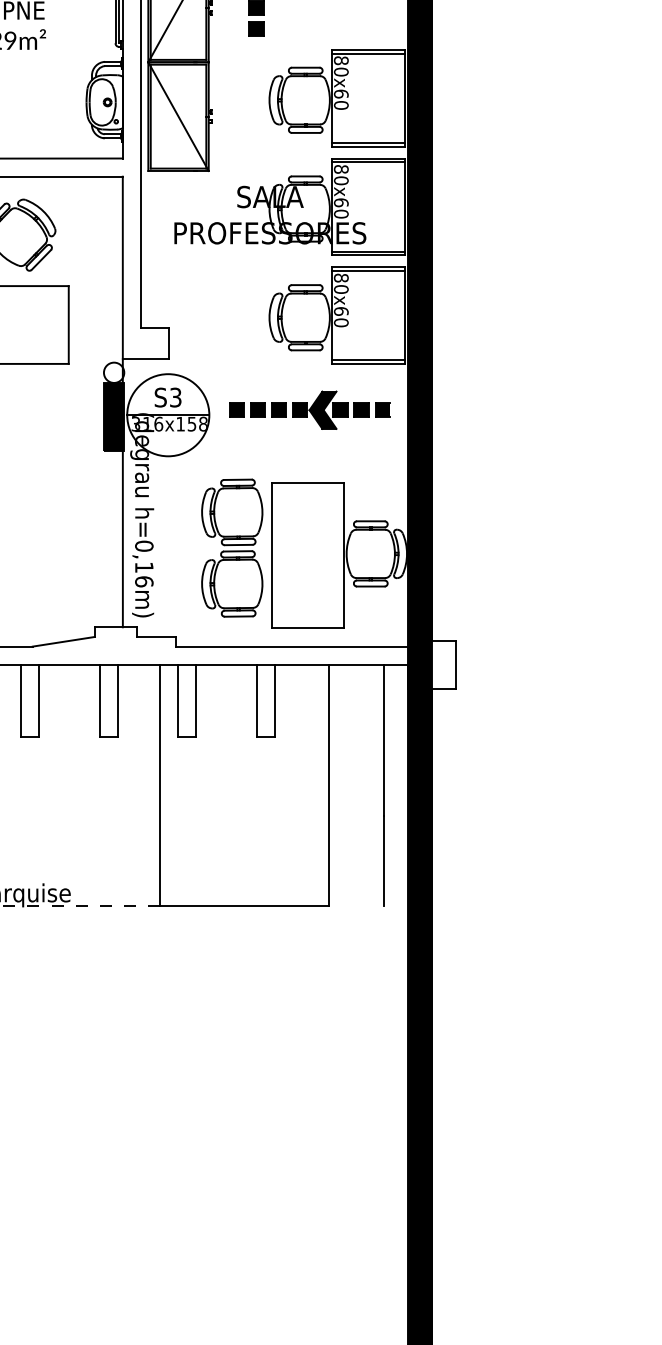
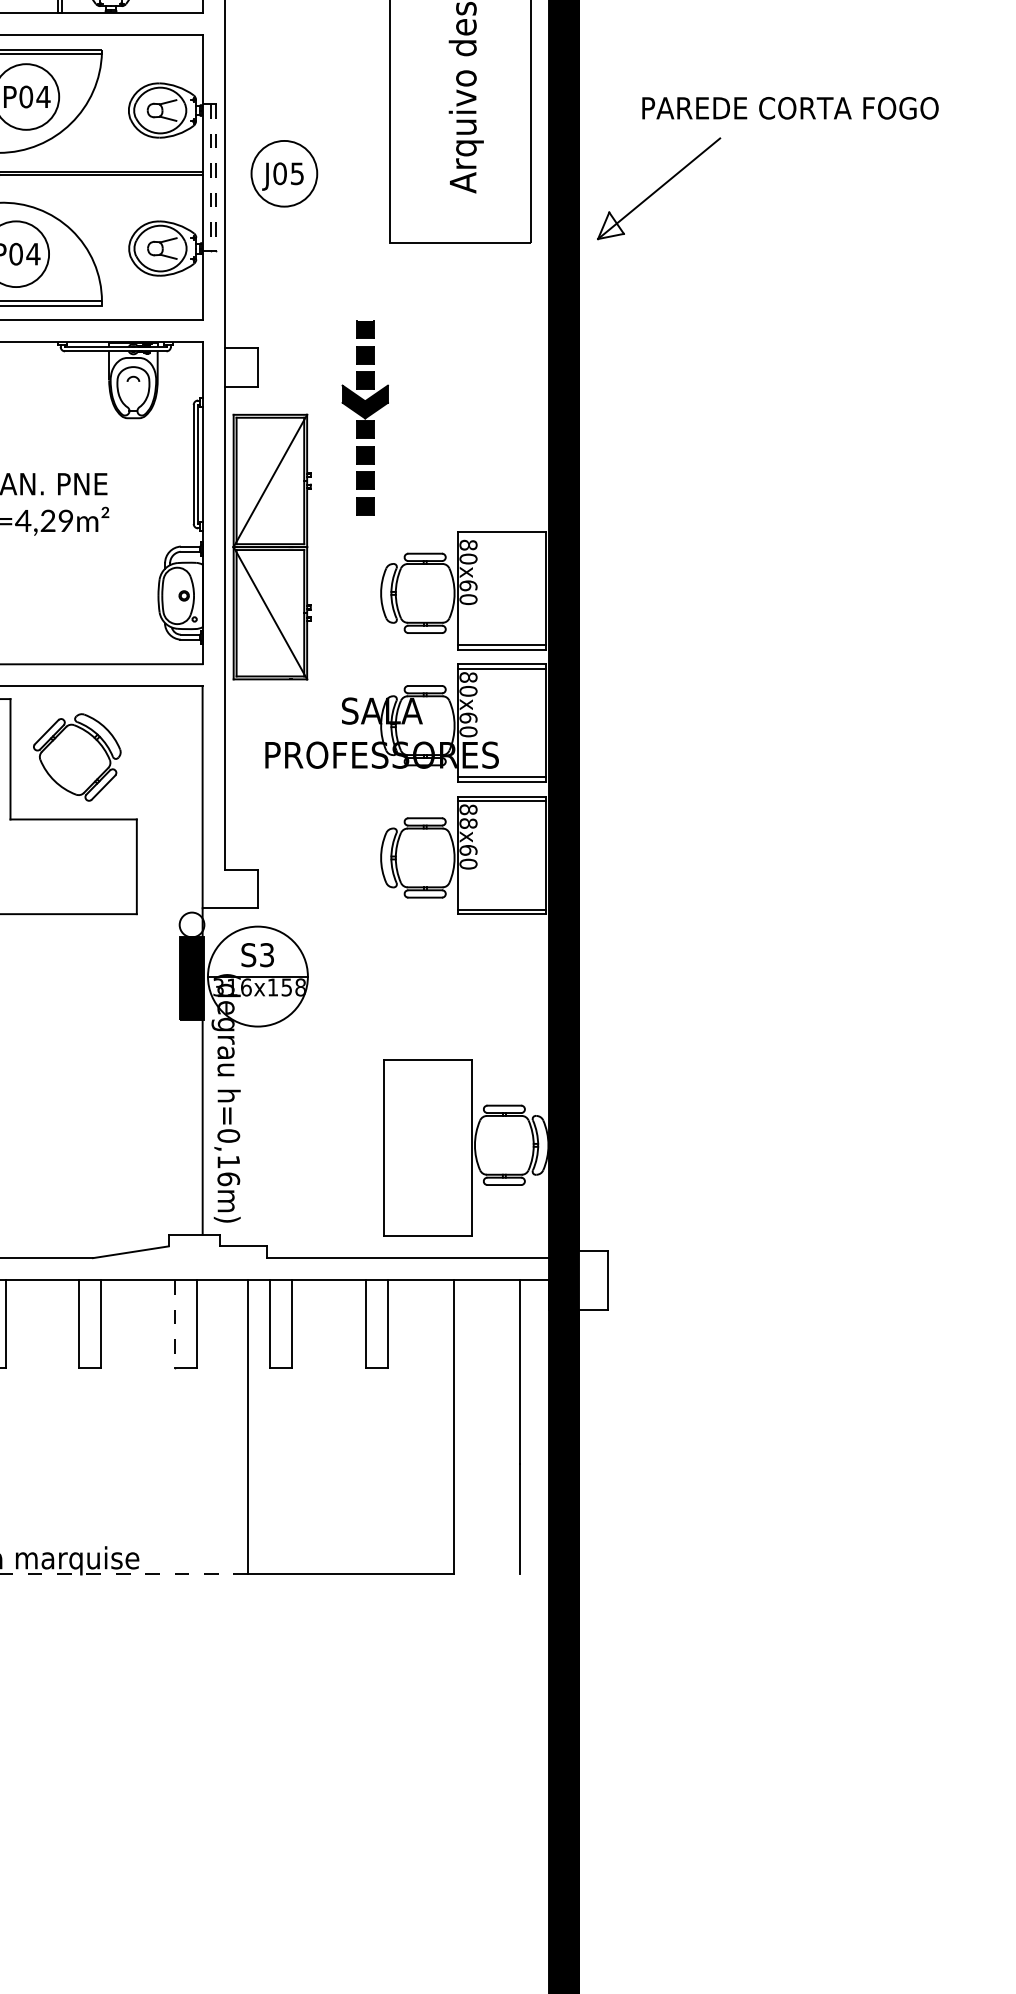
line: (368, 53) -> (501, 536), removed
text: (341, 289) -> (468, 823), 80x60 -> 88x60
part: (309, 410) -> (429, 970), removed
part: (232, 548) -> (335, 1138), removed
line: (99, 701) -> (174, 1324), solid -> dashed

